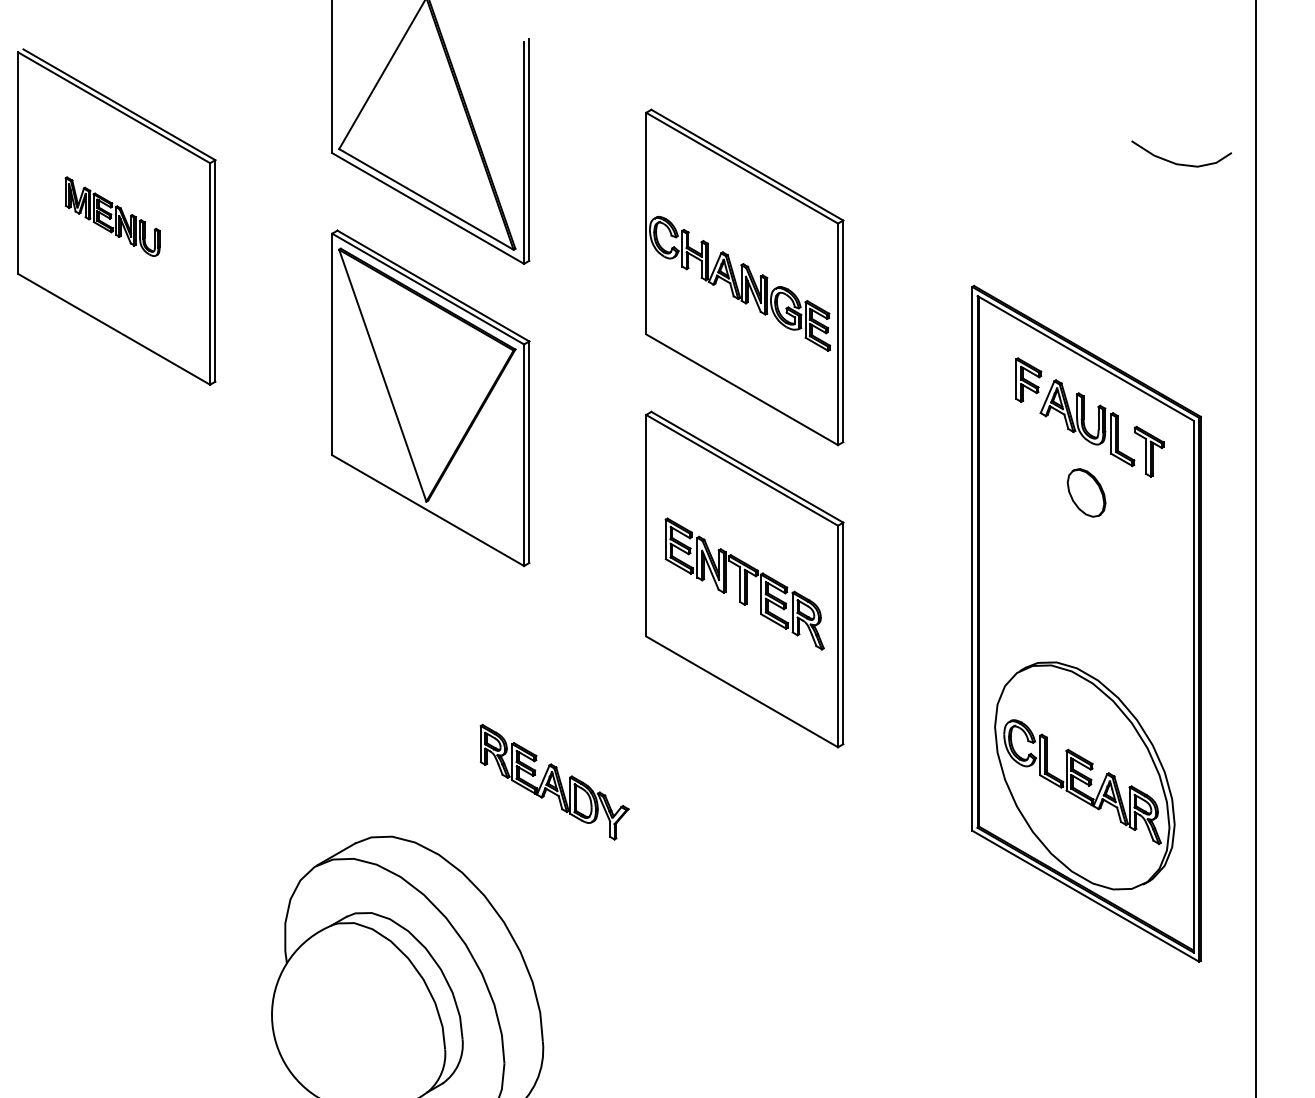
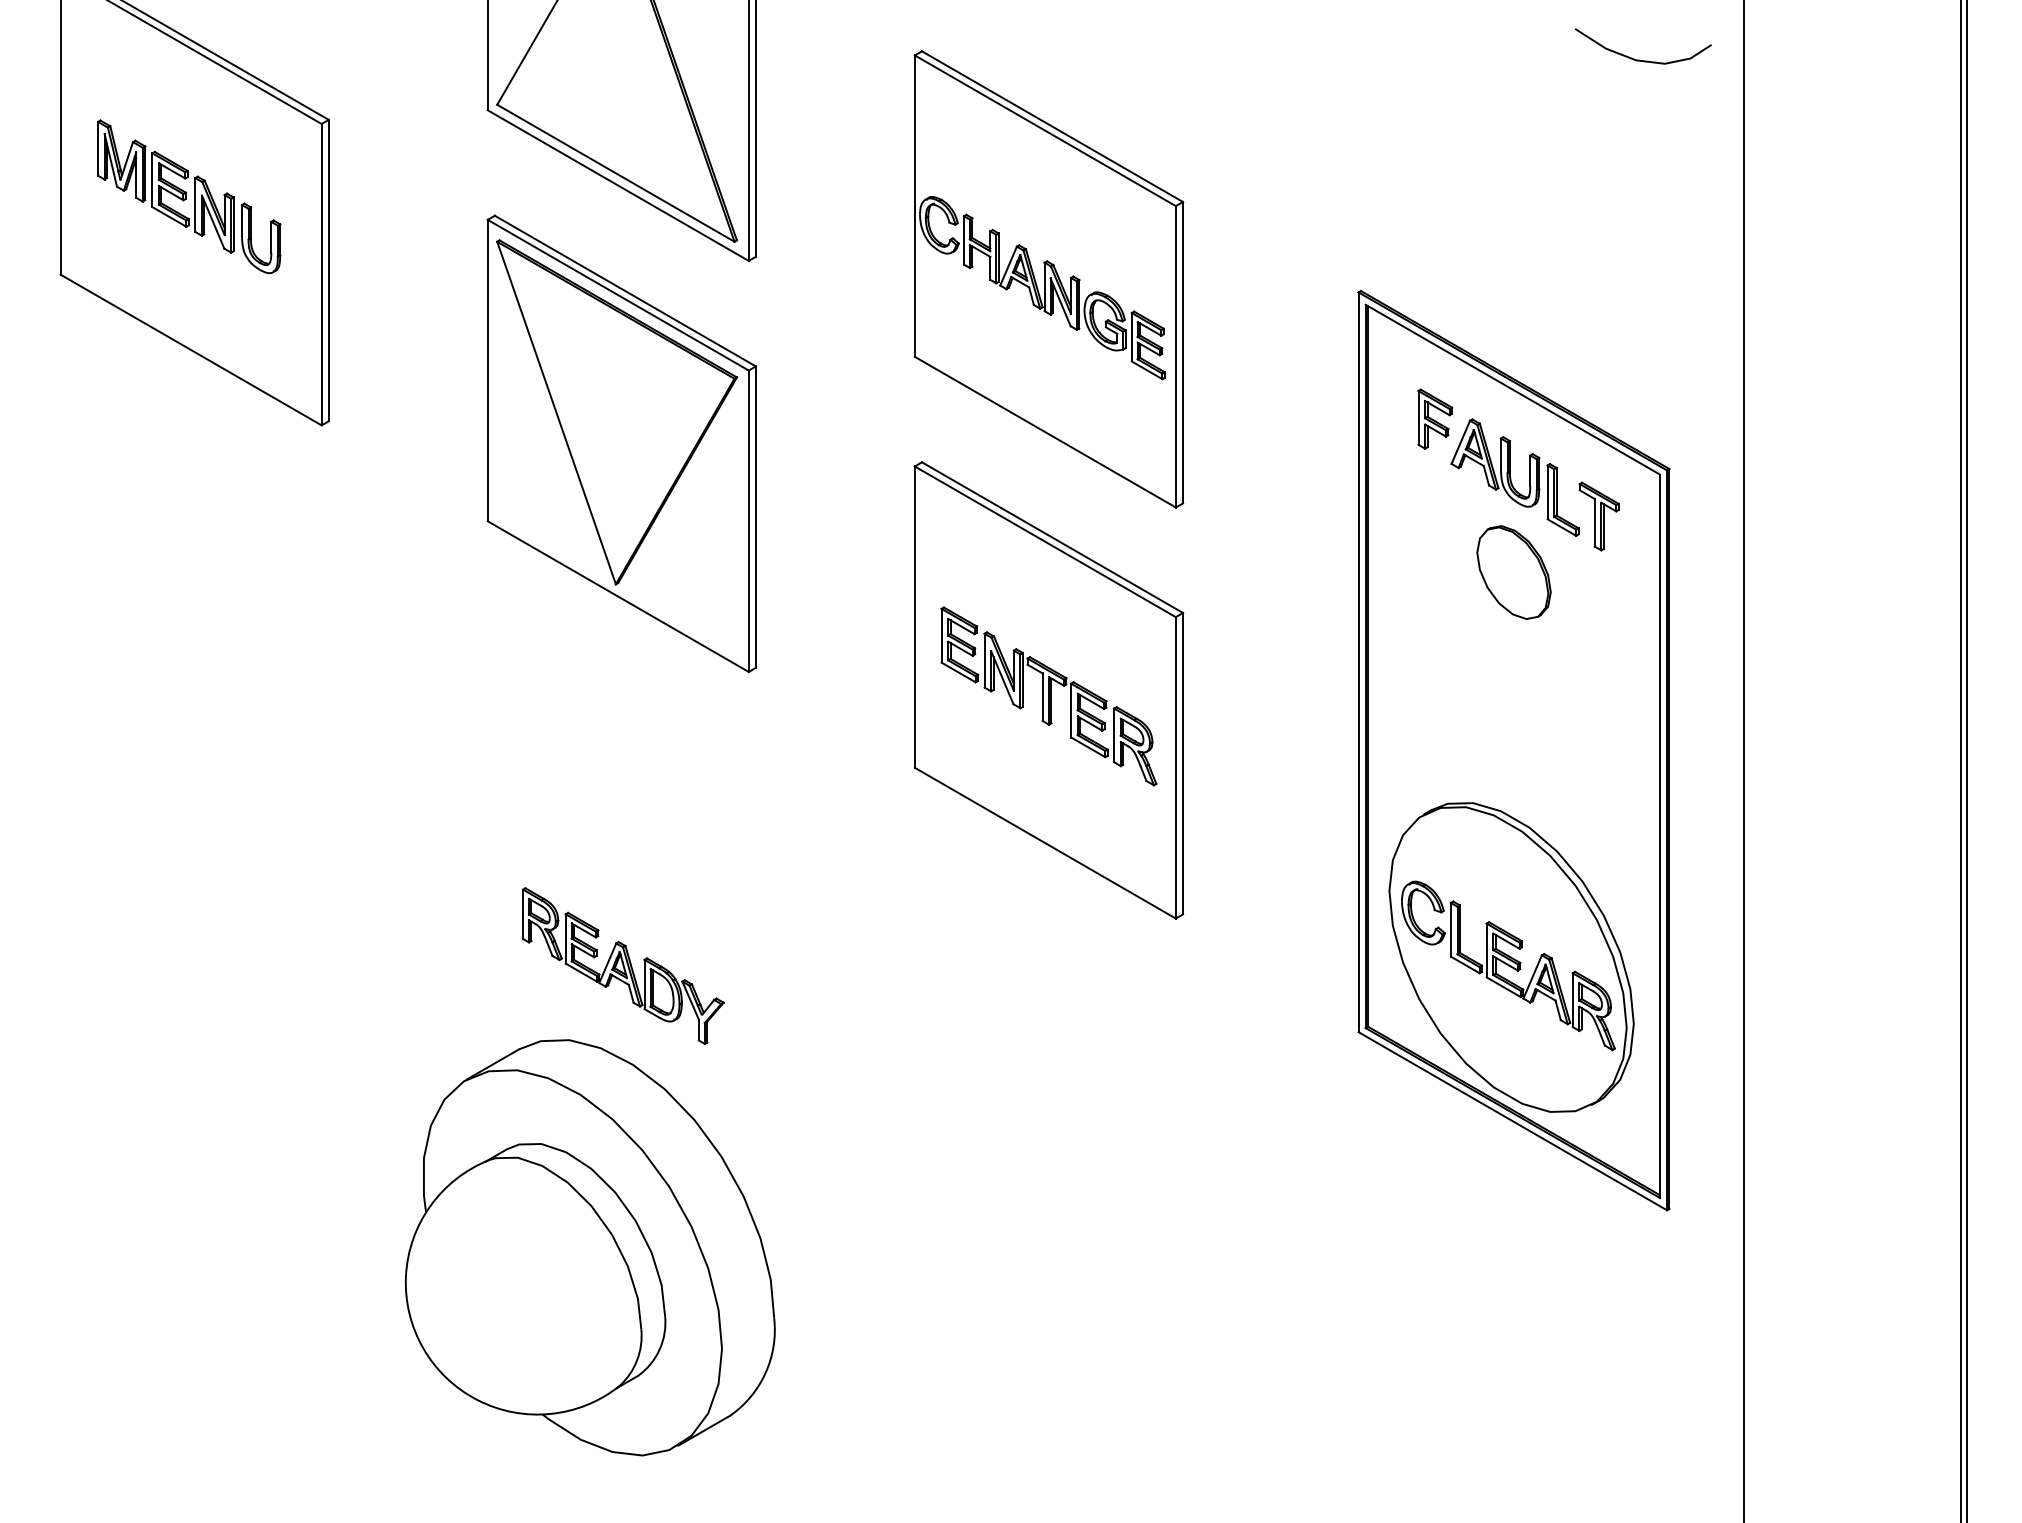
curve: (1178, 163) -> (1639, 59), moved
part: (112, 216) -> (189, 196), size x1.43
part: (1086, 492) -> (1513, 572), size x1.43
part: (554, 781) -> (623, 965), moved

